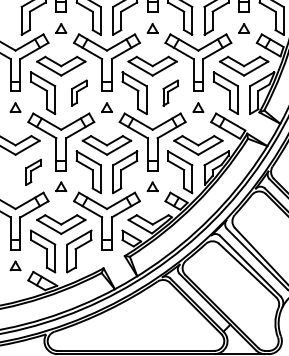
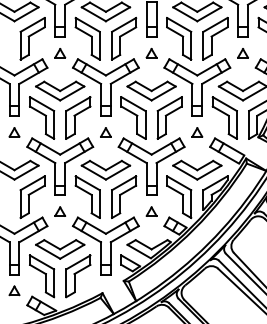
part: (79, 92) -> (78, 117), size x1.67
part: (170, 92) -> (169, 117), size x1.67
part: (33, 172) -> (32, 197), size x1.67

